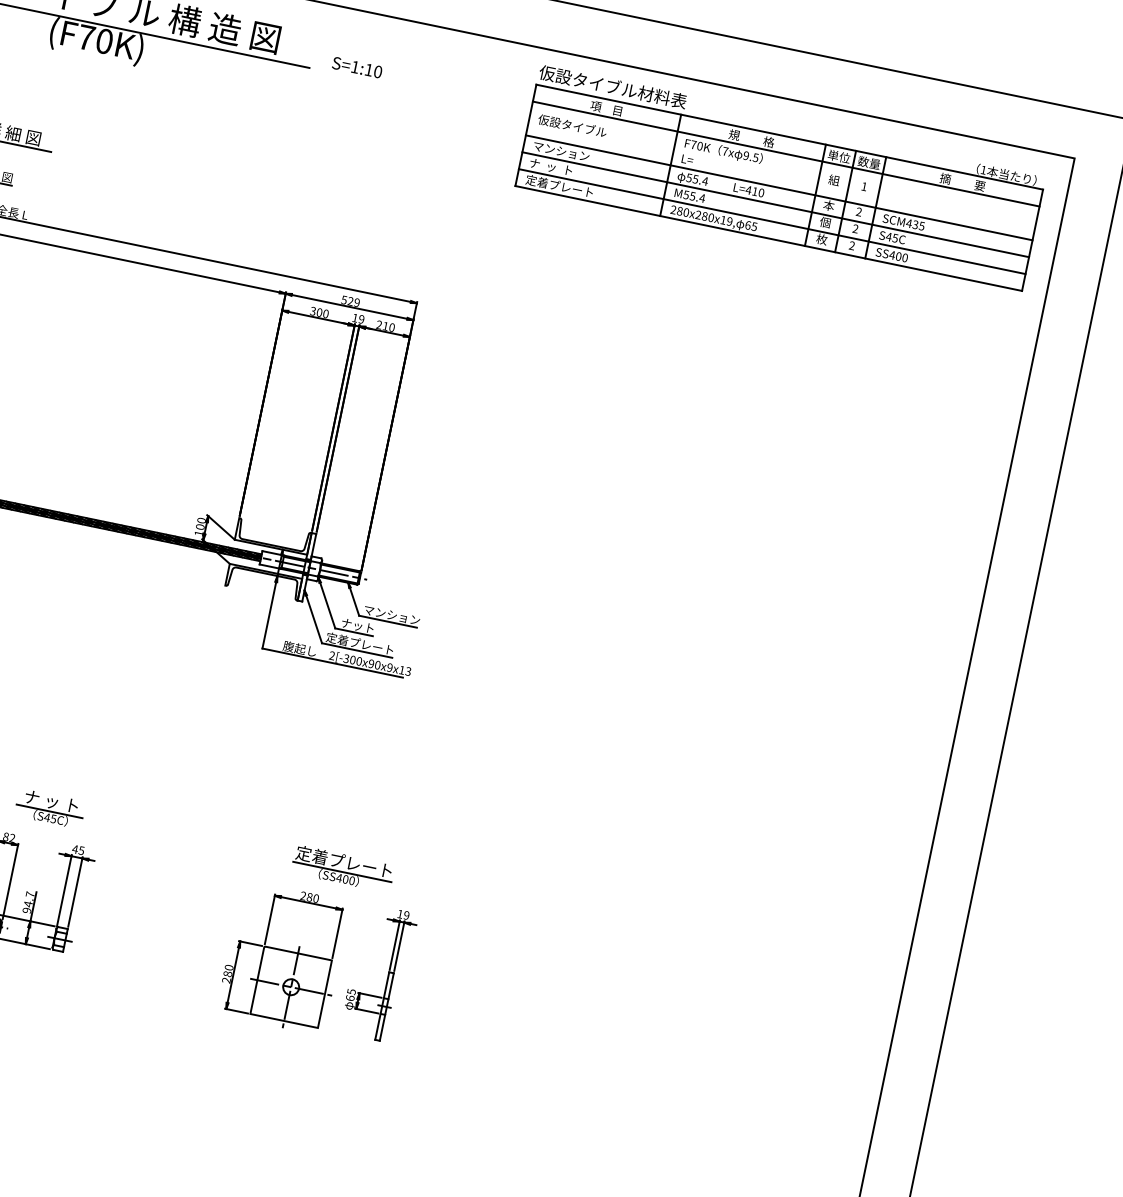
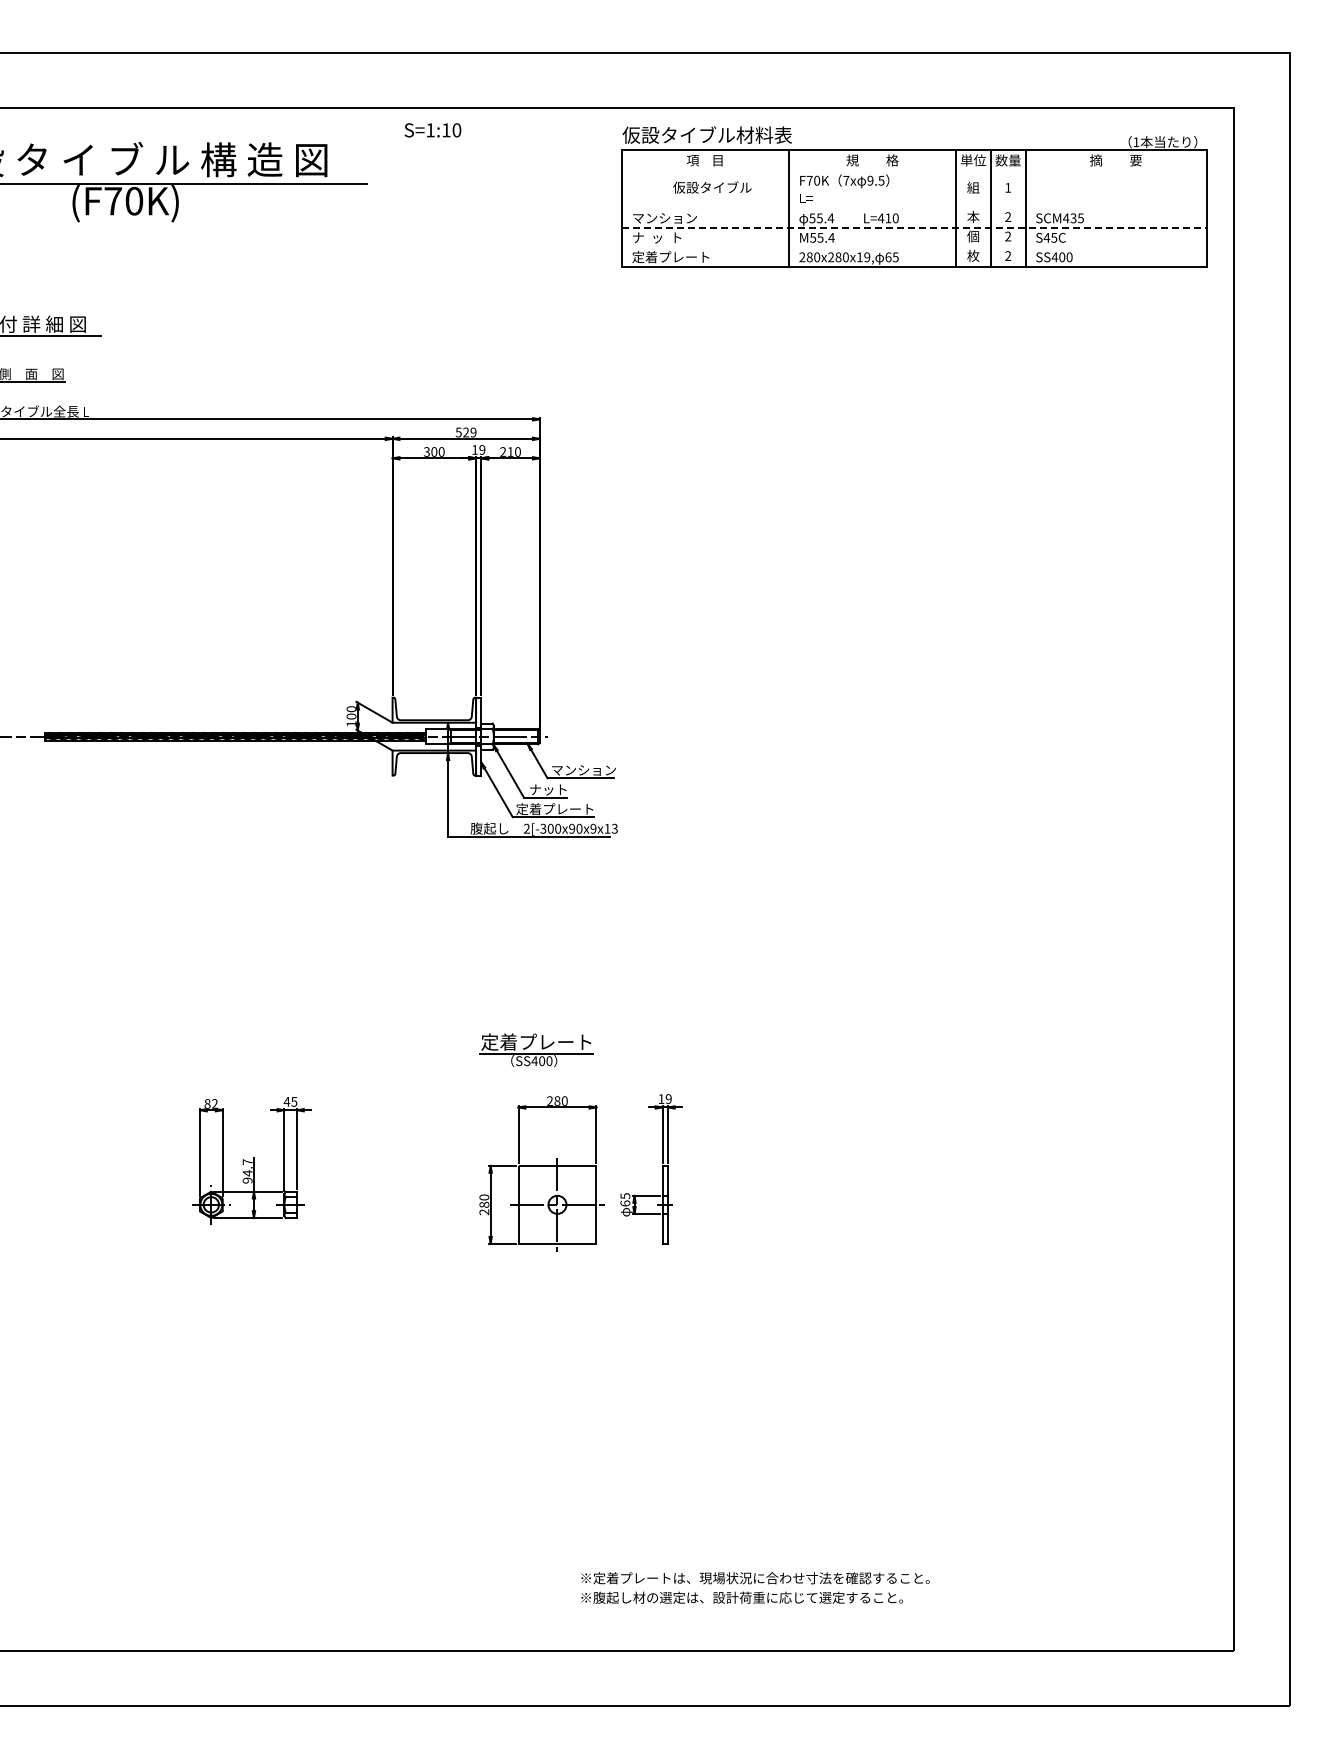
text: (356, 67) -> (432, 130), moved
text: (572, 125) -> (712, 187), moved
line: (785, 153) -> (913, 169), removed
line: (778, 187) -> (913, 208), removed
line: (775, 205) -> (914, 228), solid -> dashed
line: (771, 221) -> (913, 247), removed
part: (49, 808) -> (249, 1062), removed
part: (342, 869) -> (536, 1050), moved

